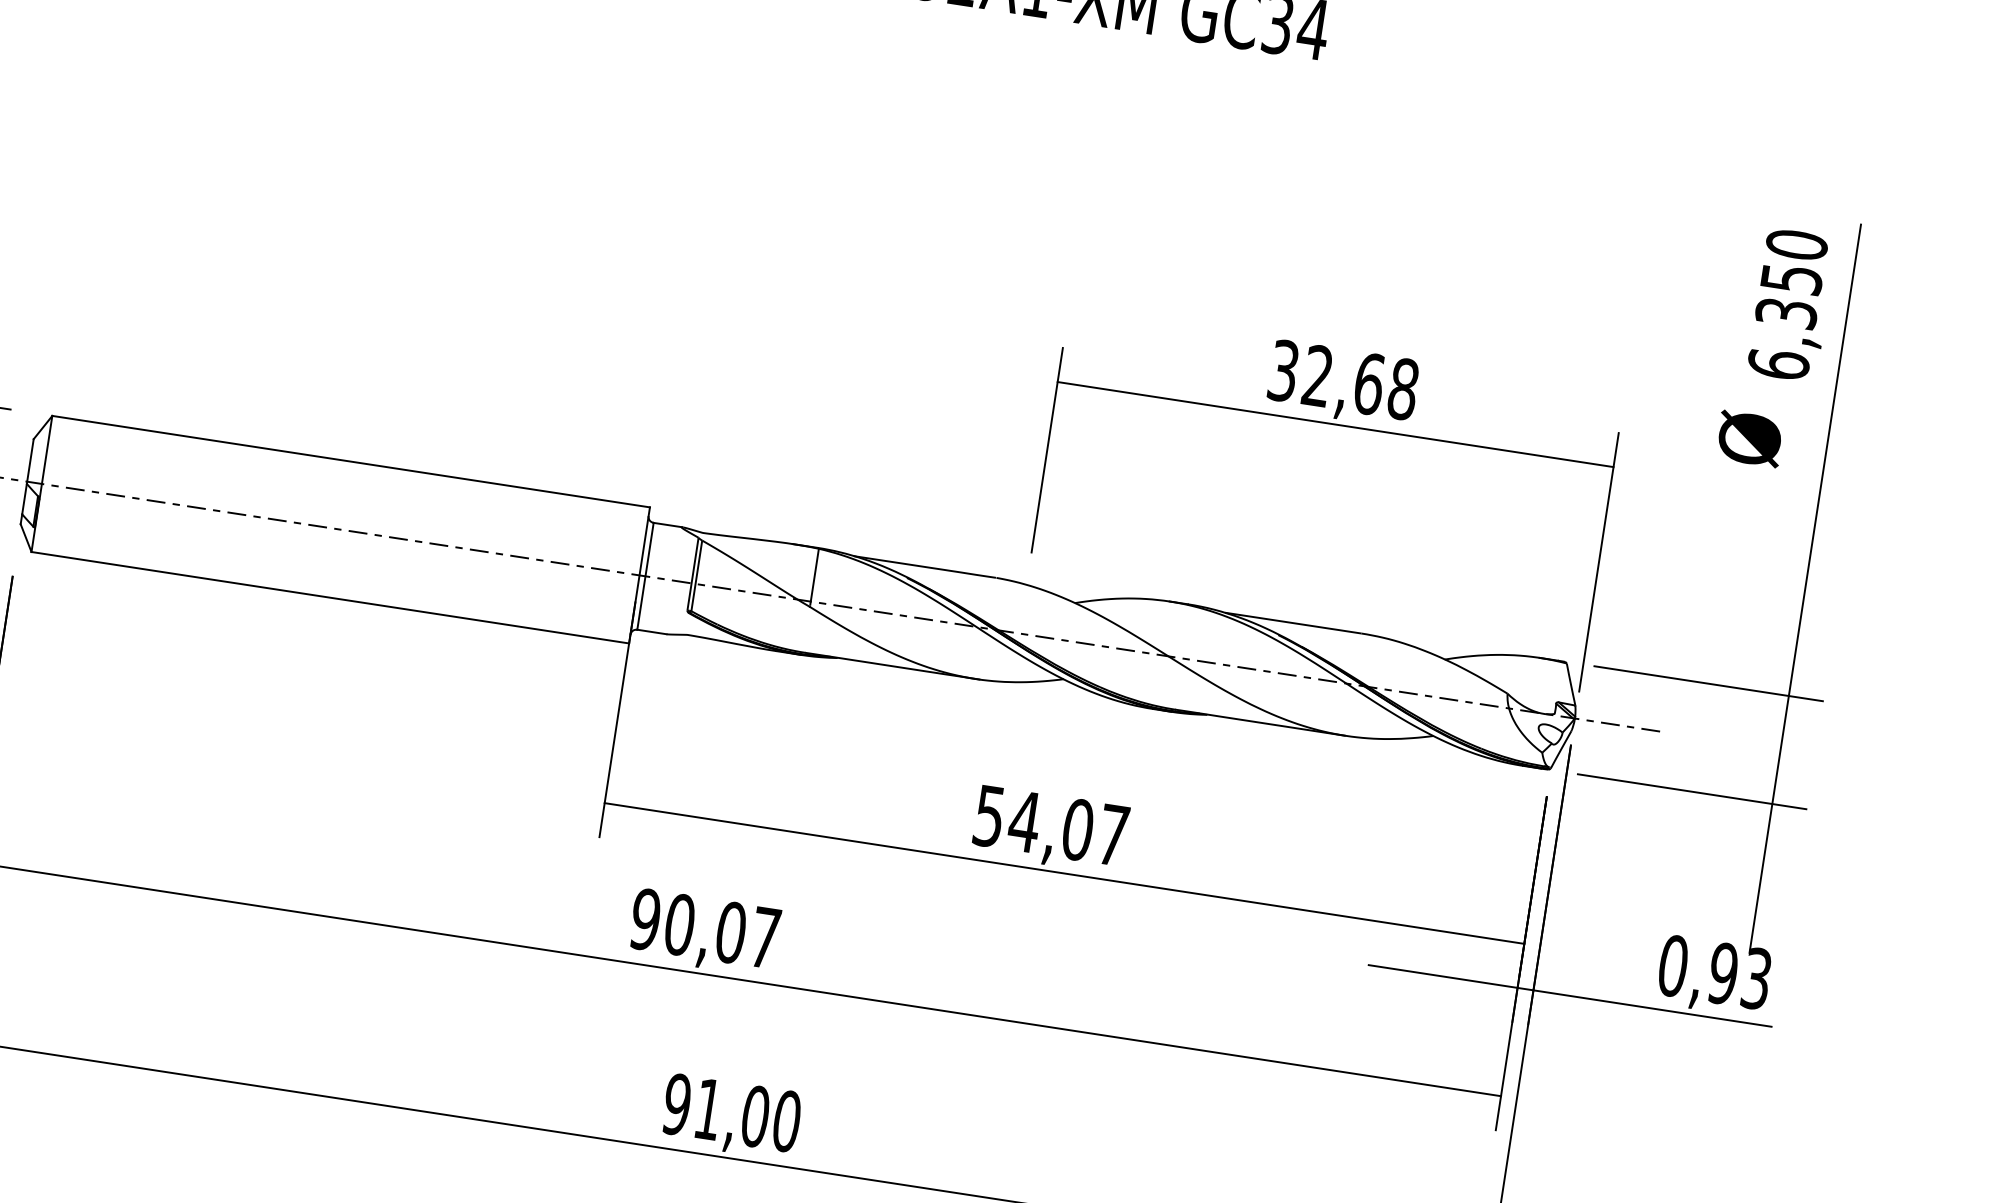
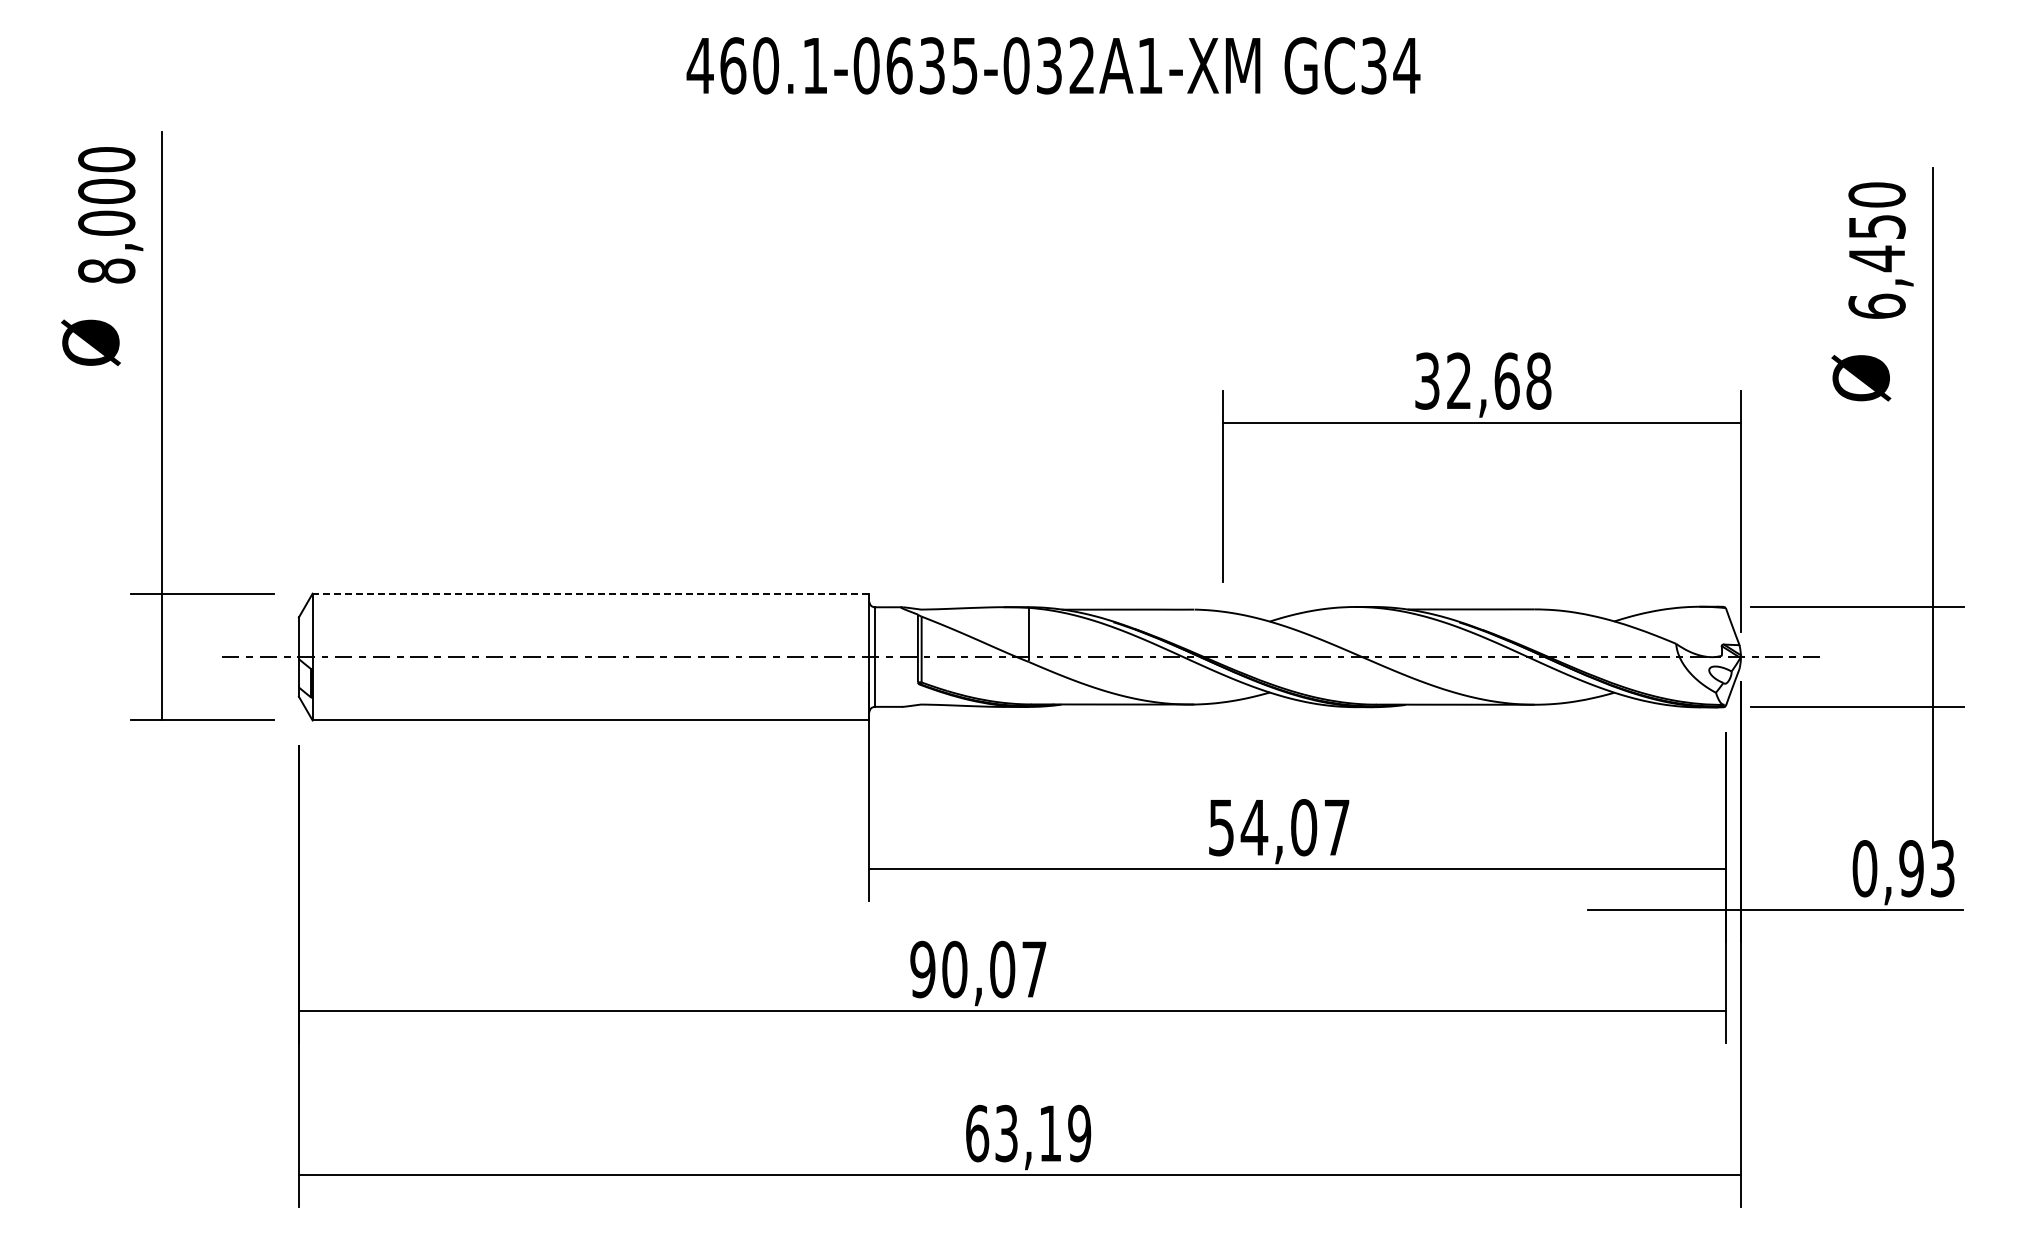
text: (1785, 313) -> (1876, 258), 6,350 -> 6,450
line: (350, 461) -> (590, 593), solid -> dashed
text: (732, 1112) -> (1028, 1133), 91,00 -> 63,19

